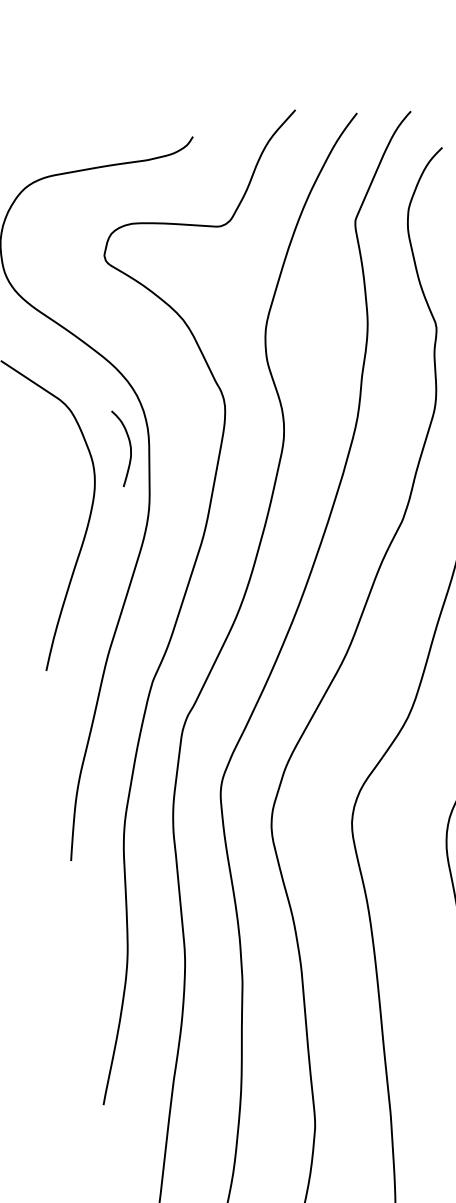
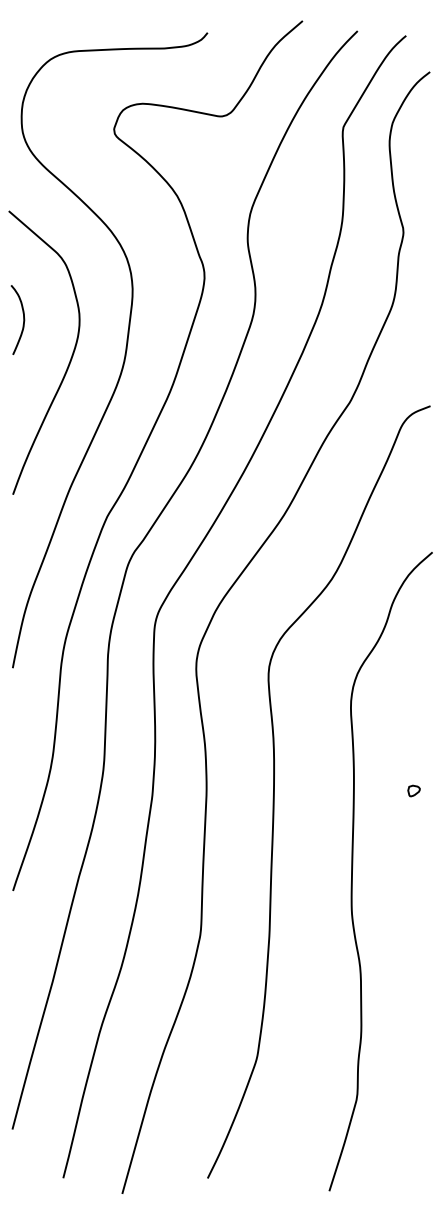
curve: (129, 446) -> (23, 319), moved

